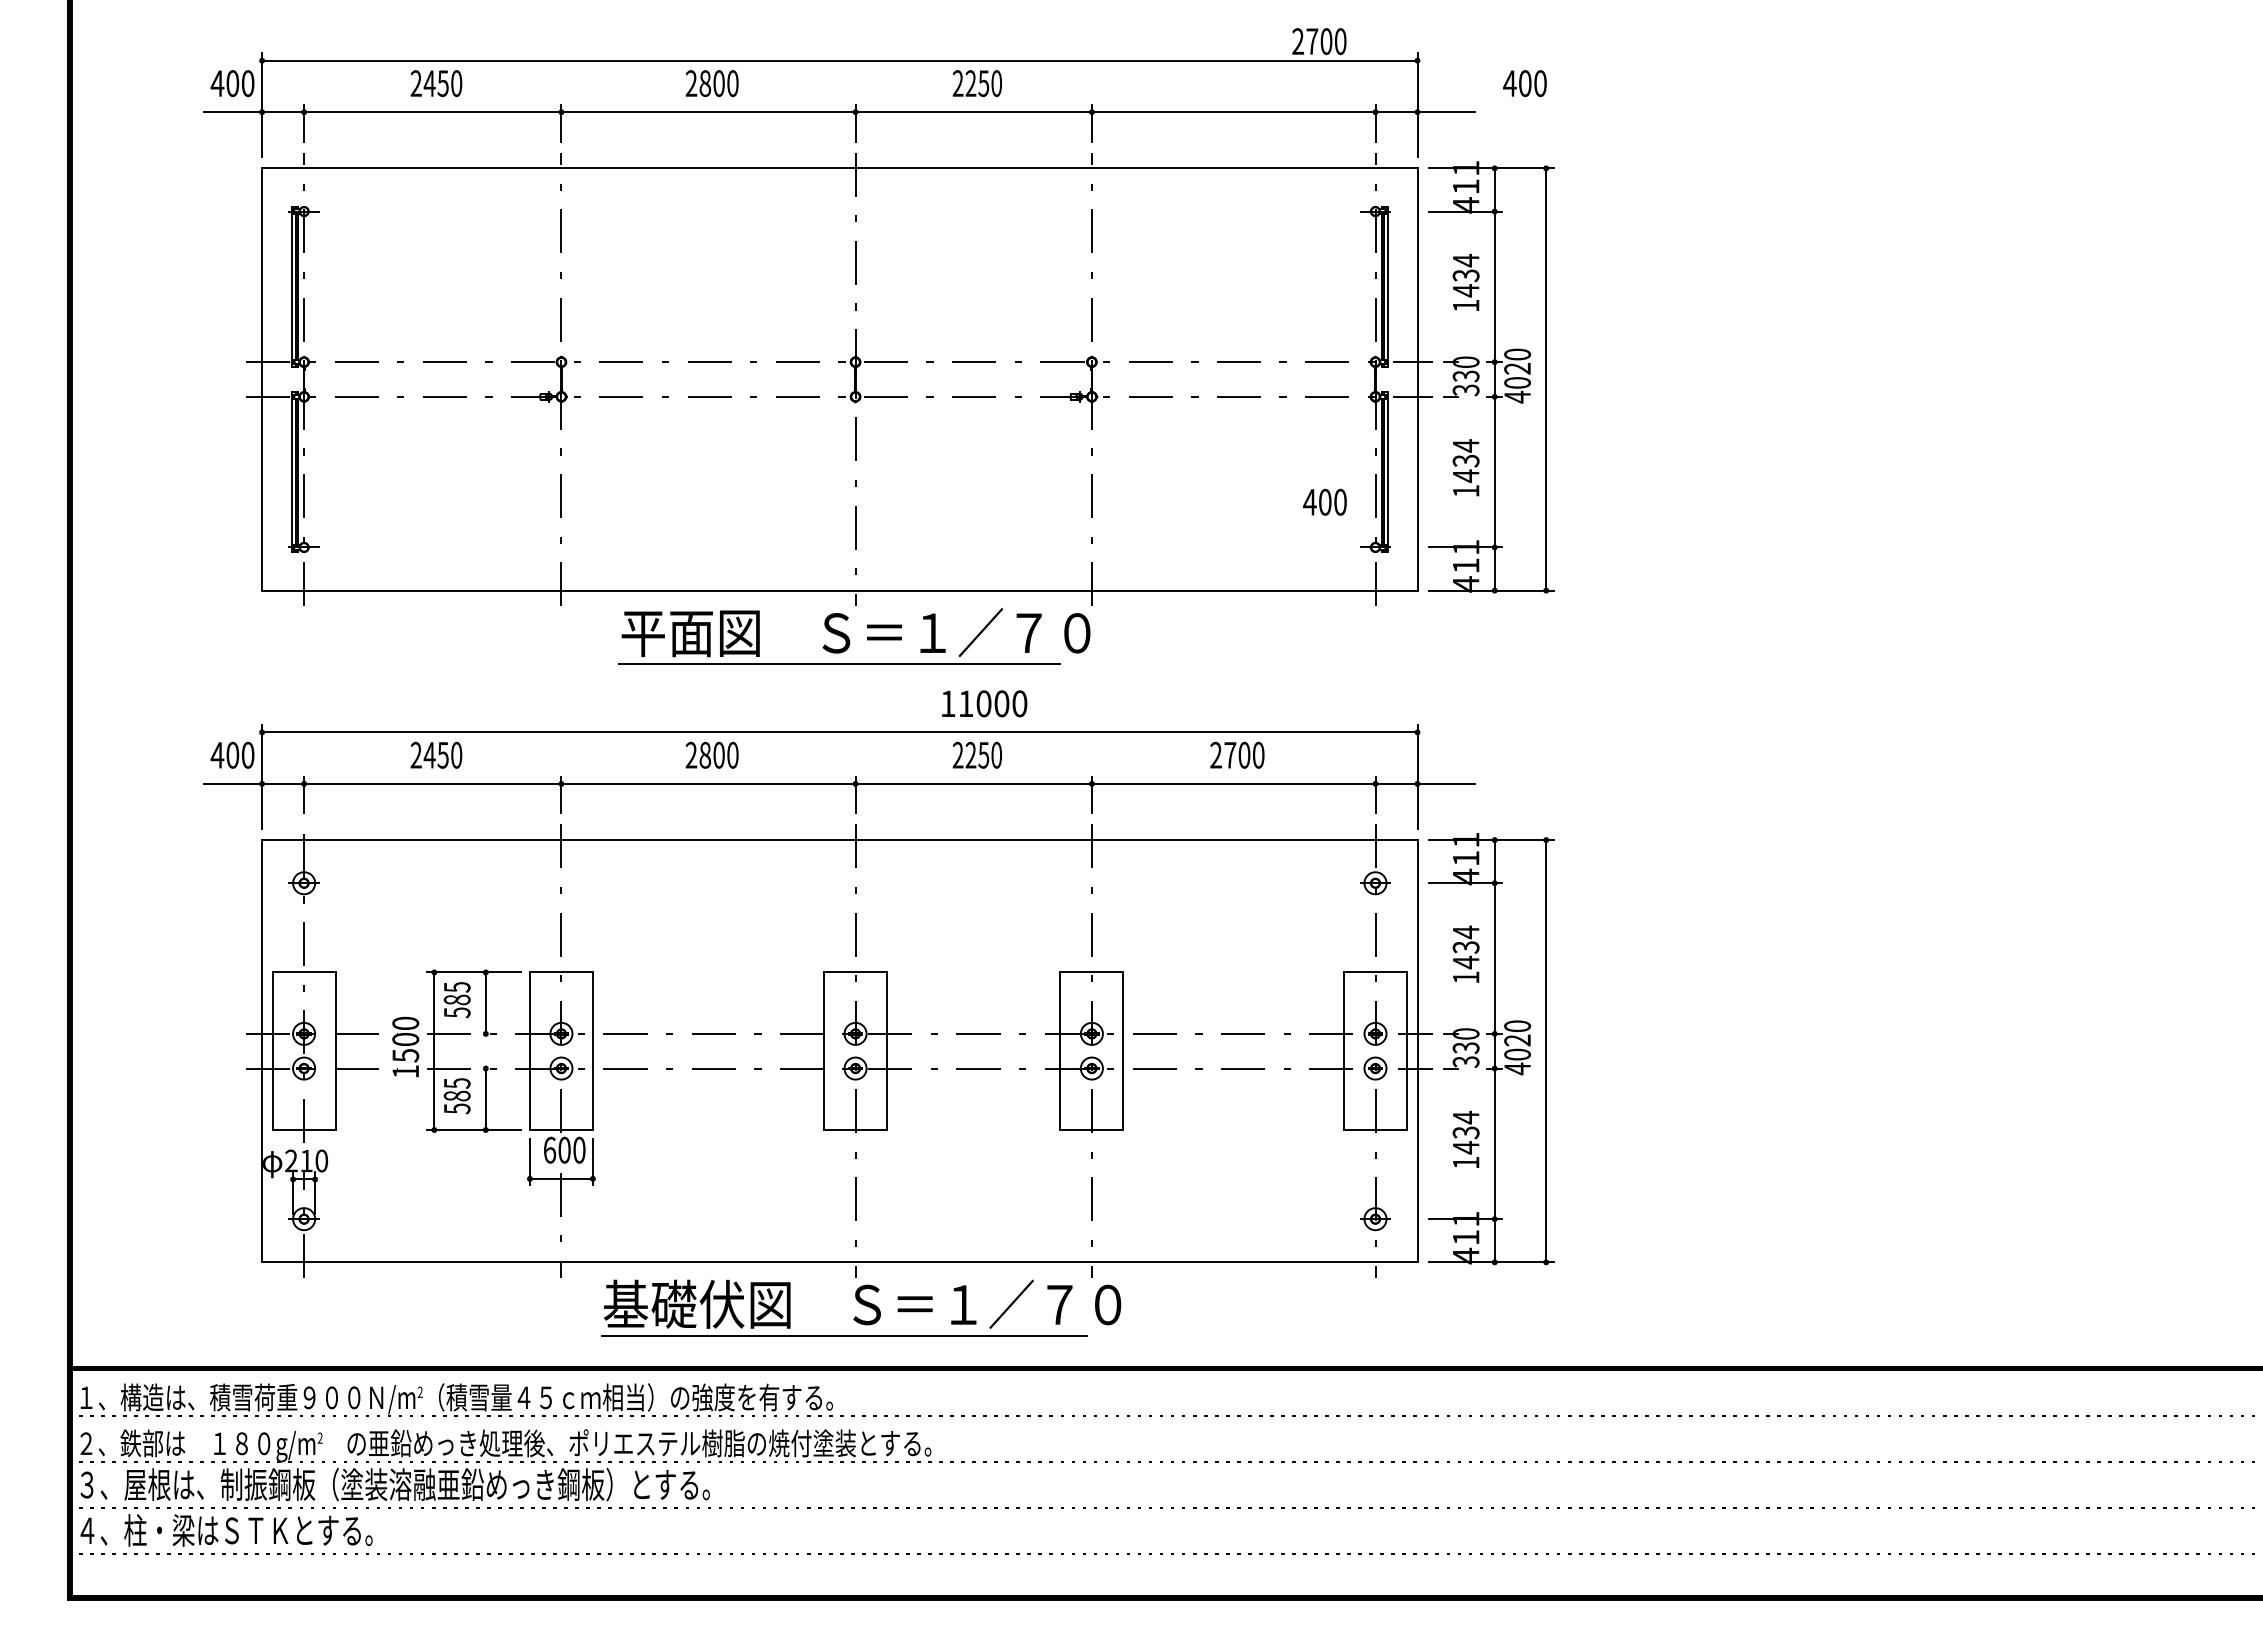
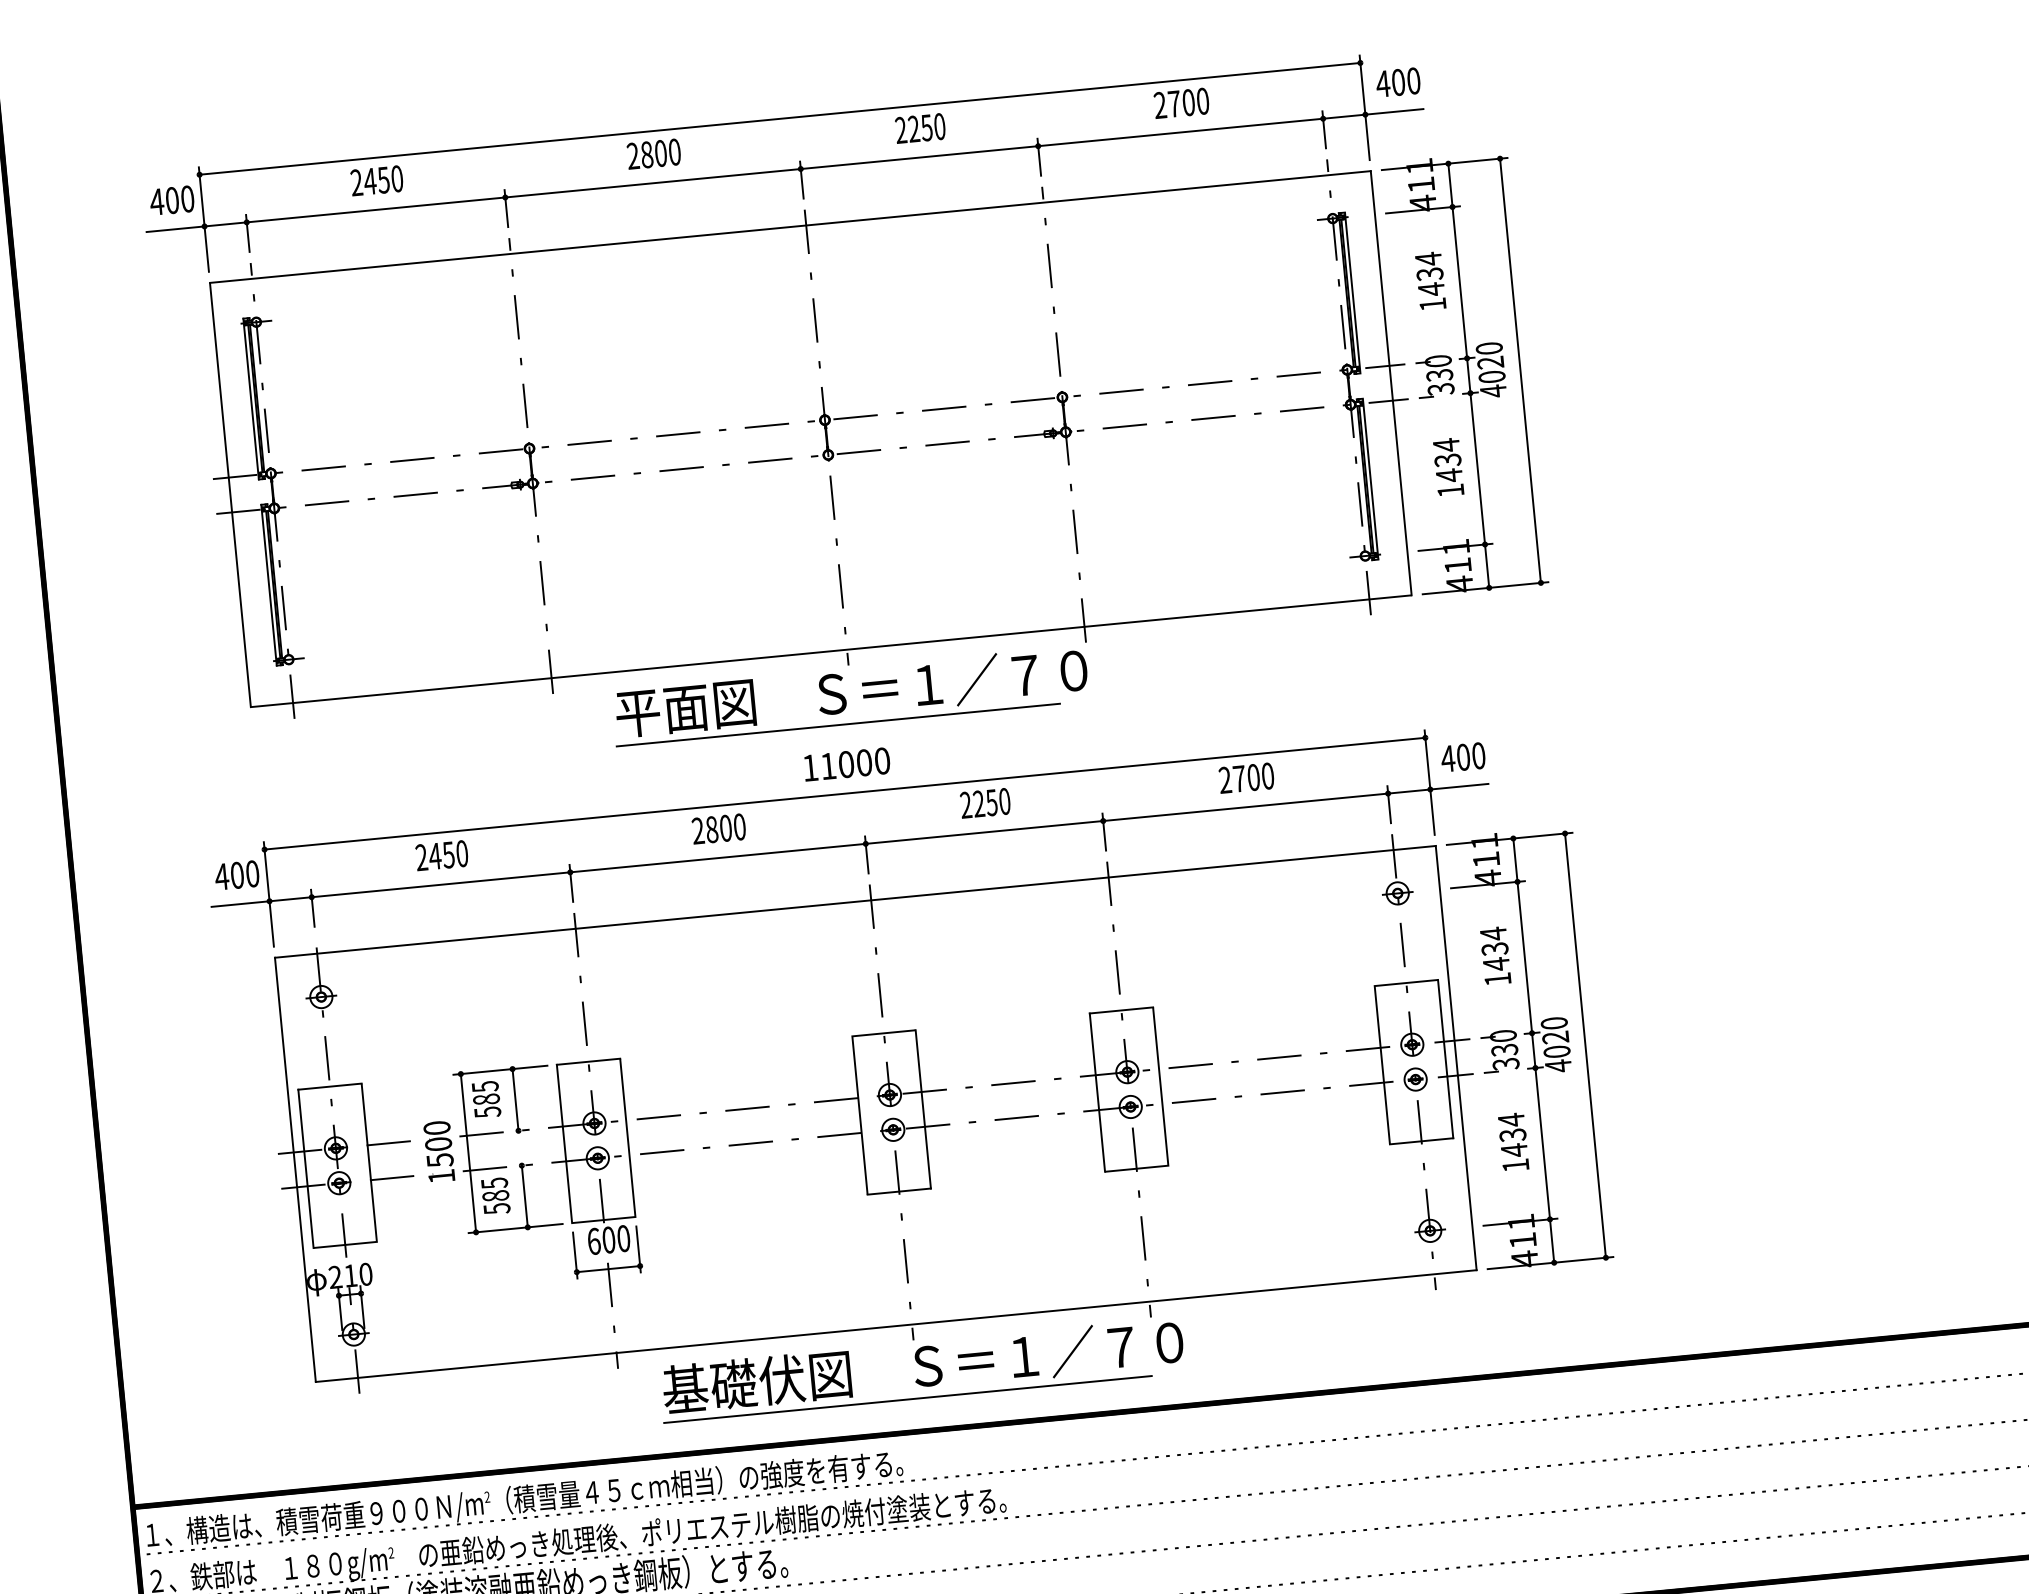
text: (1319, 41) -> (1181, 103), moved
text: (1524, 83) -> (1397, 82), moved
text: (1324, 501) -> (1462, 756), moved
text: (984, 703) -> (846, 764), moved

